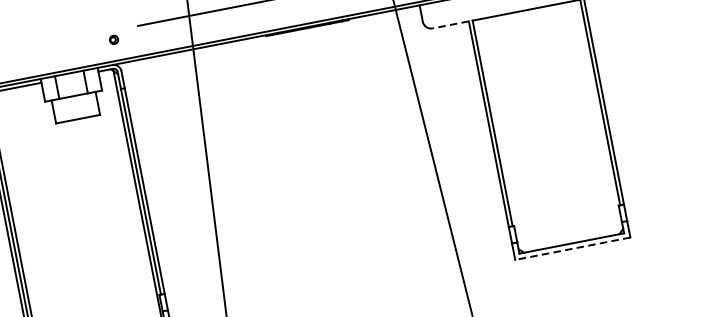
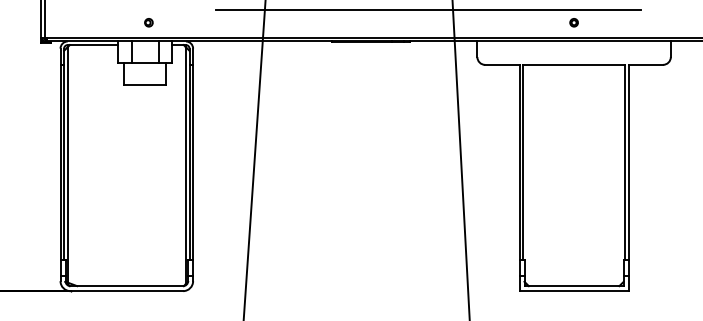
line: (449, 24) -> (501, 64), dashed -> solid
part: (113, 39) -> (148, 22), moved
line: (573, 249) -> (574, 291), dashed -> solid

